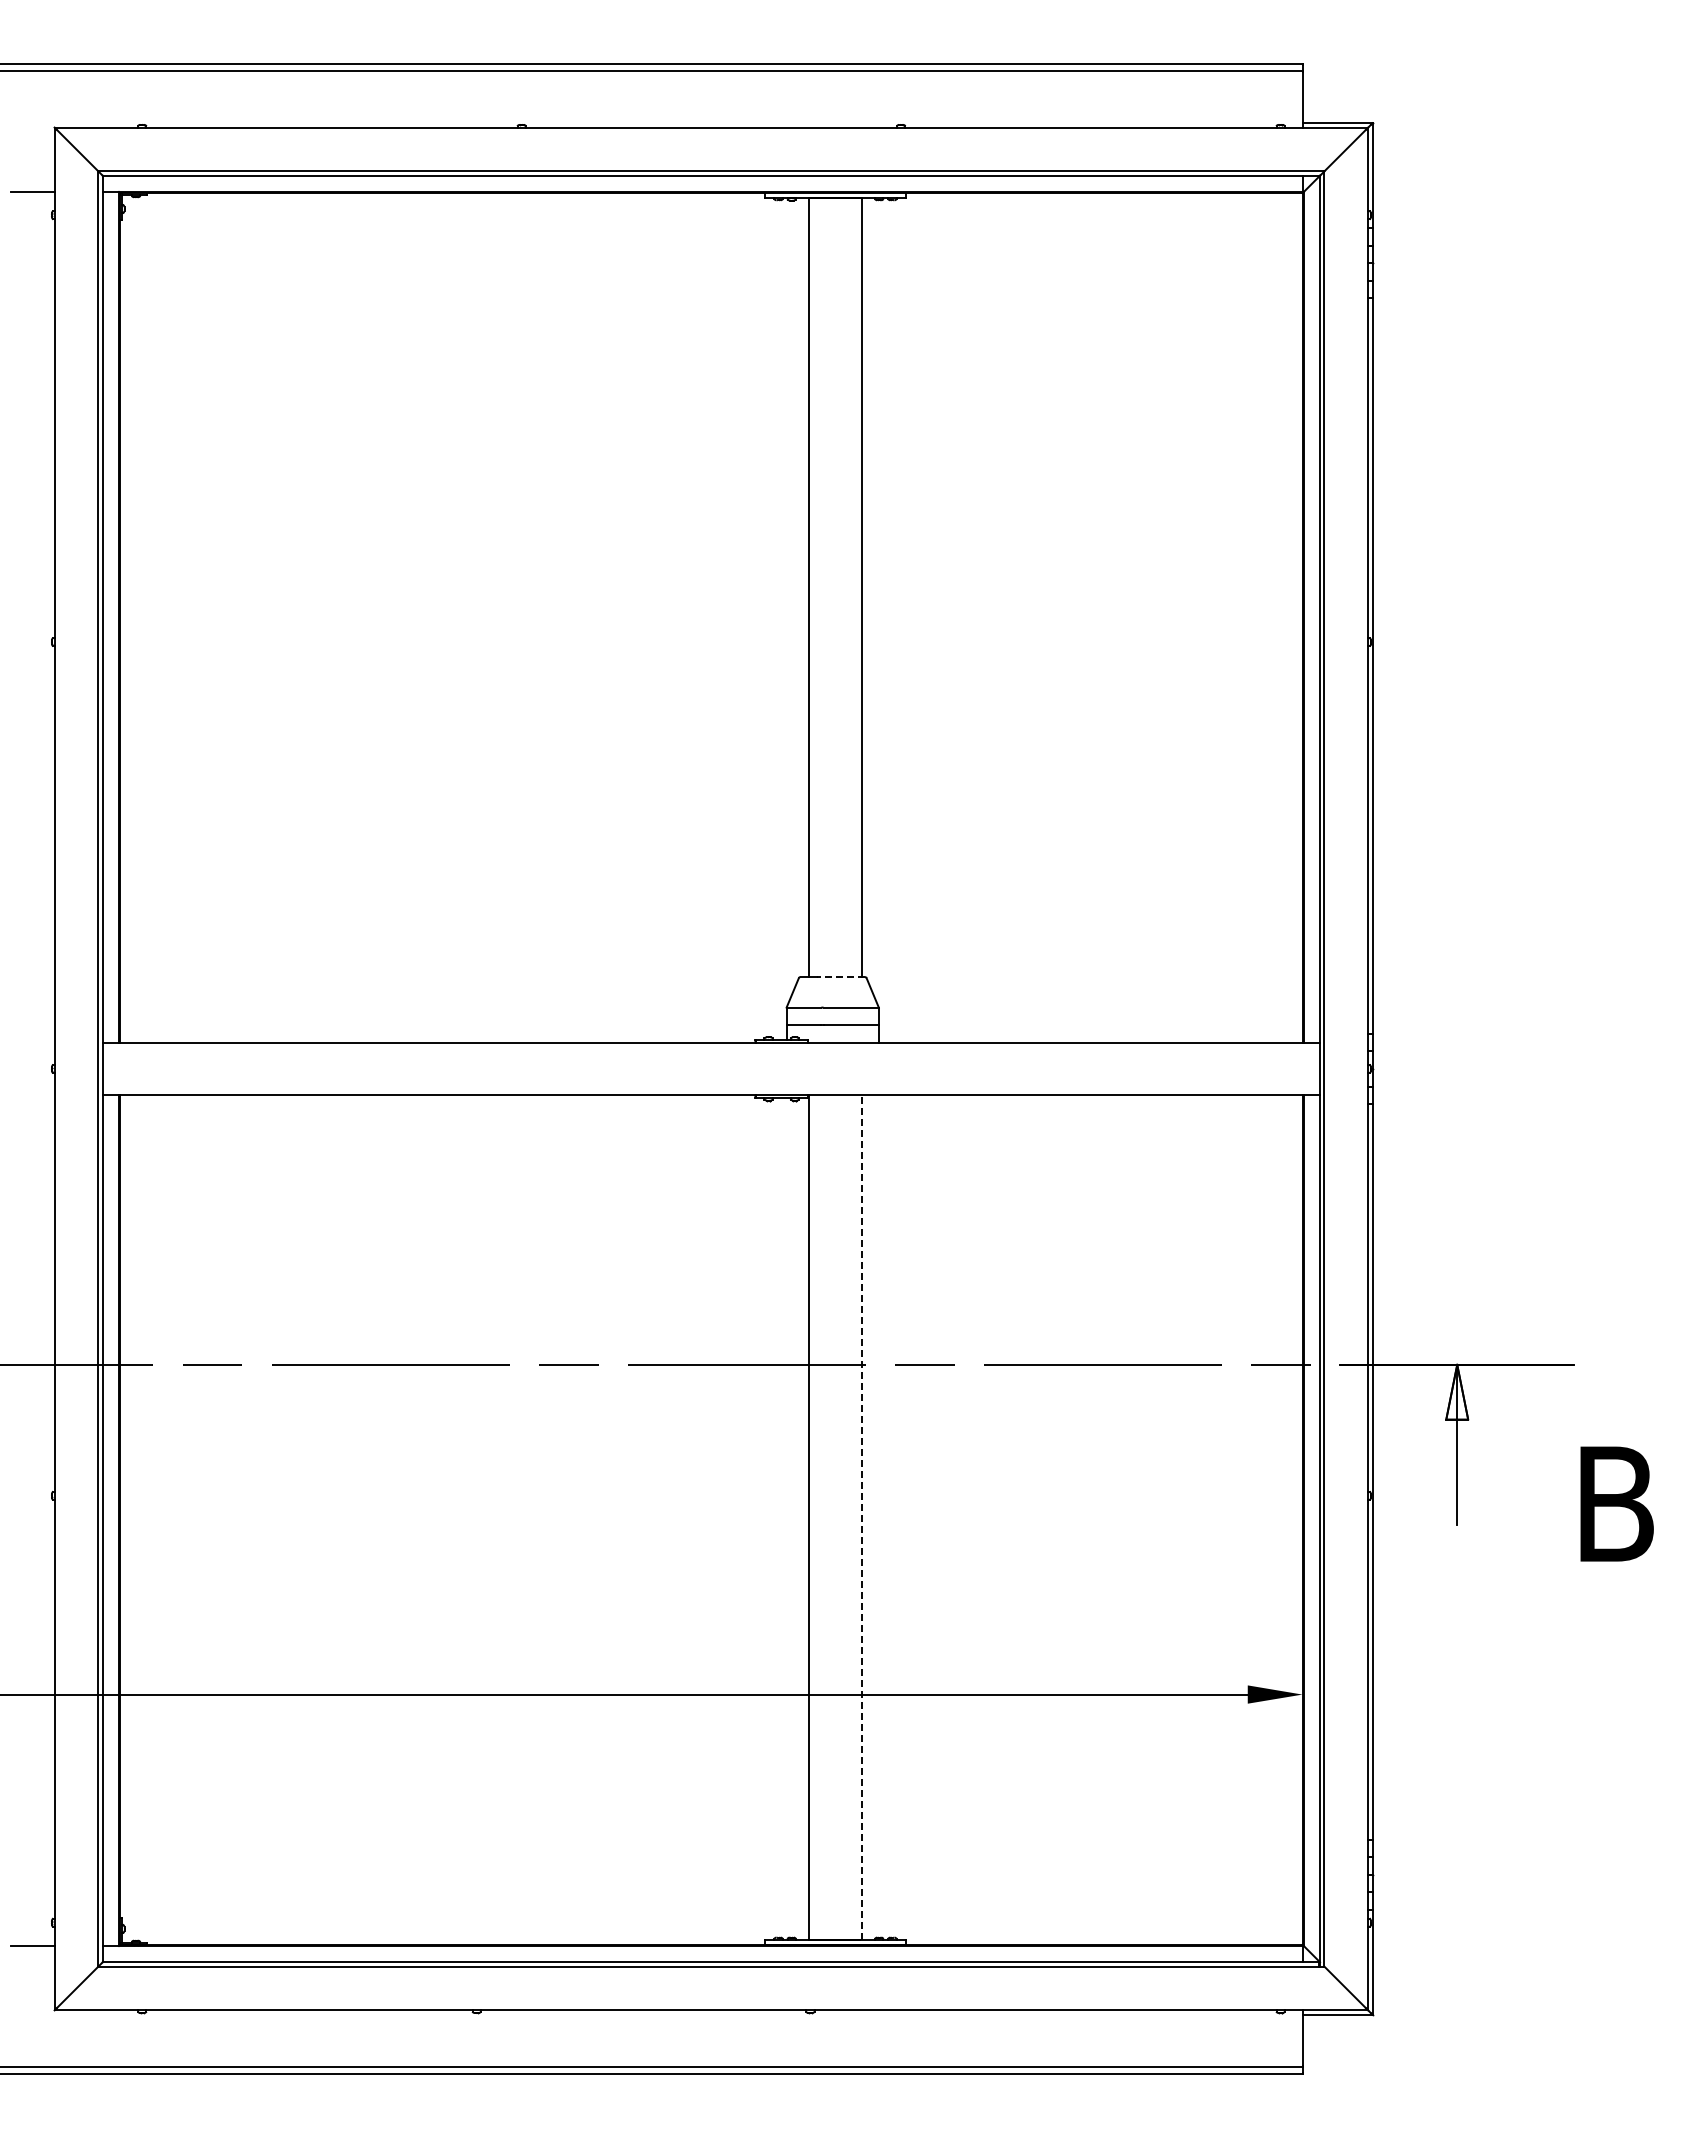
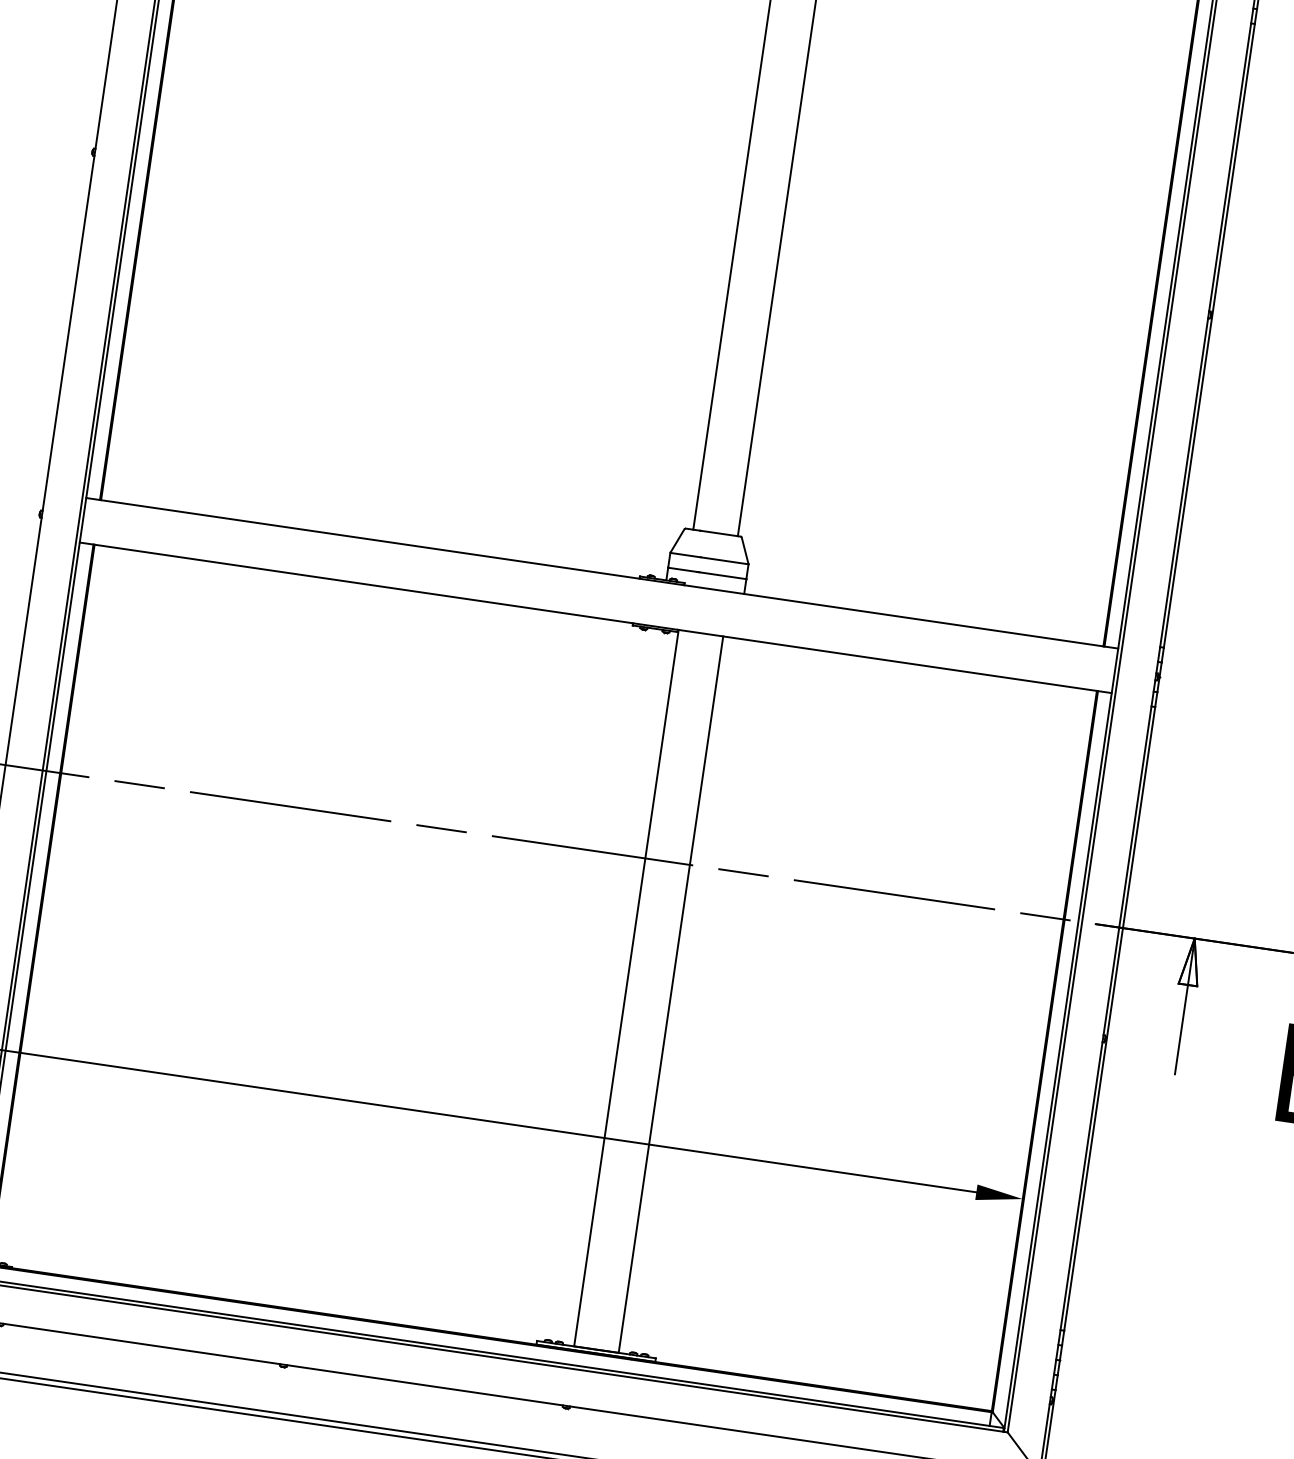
line: (841, 977) -> (720, 534), dashed -> solid
line: (861, 1517) -> (670, 994), dashed -> solid

